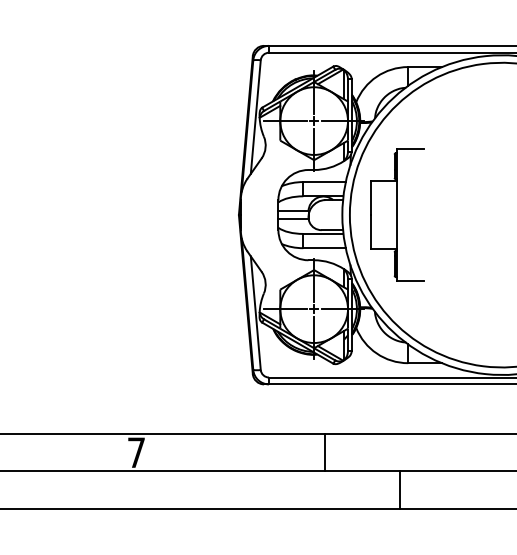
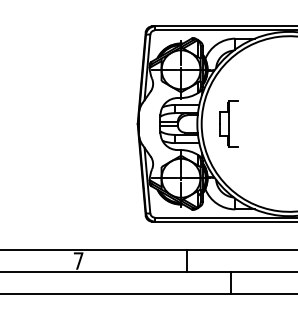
part: (396, 214) -> (228, 123), size x0.6

